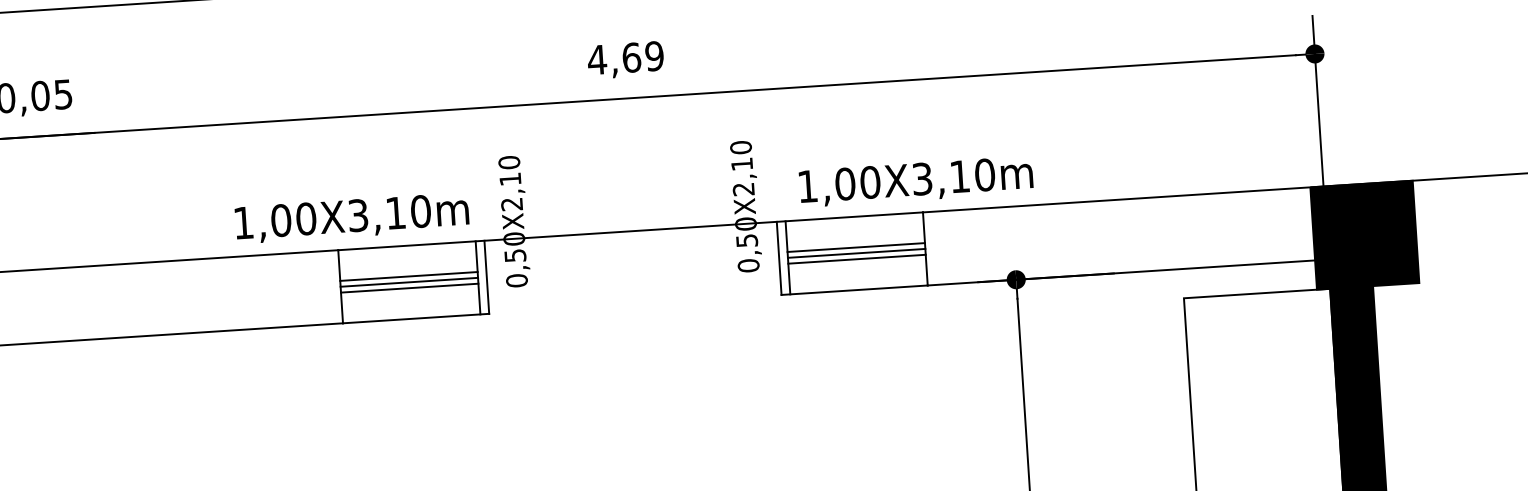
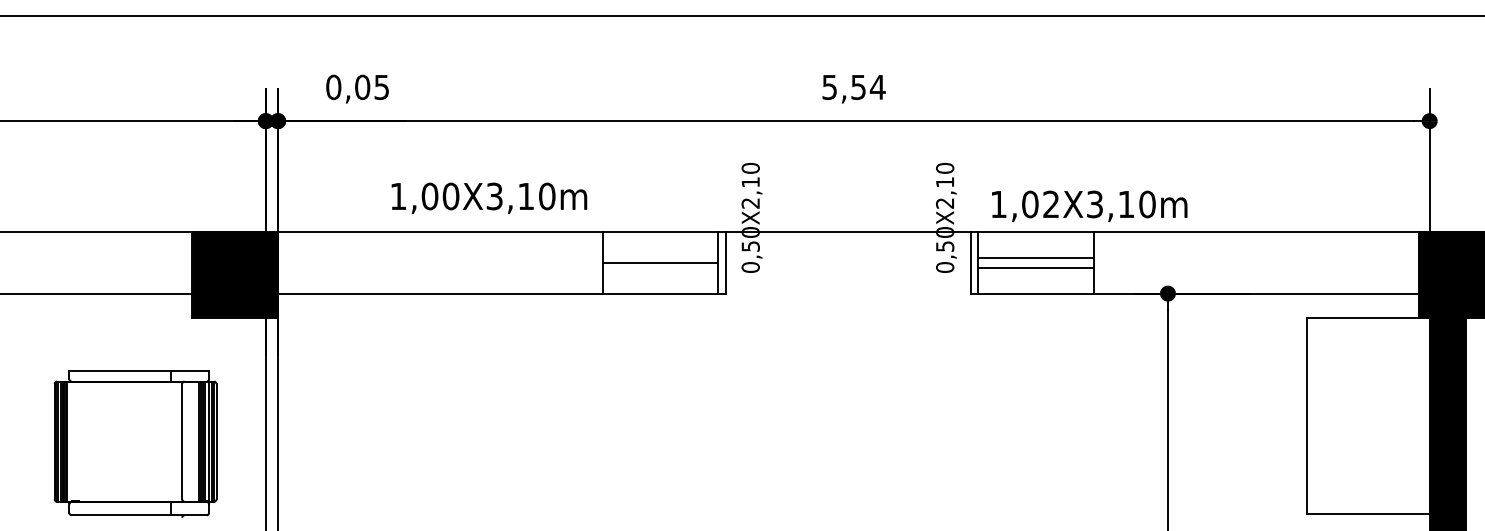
text: (625, 58) -> (853, 87), 4,69 -> 5,54
text: (870, 182) -> (1051, 204), 1,00X3,10m -> 1,02X3,10m
text: (352, 218) -> (489, 198), moved
line: (855, 252) -> (1035, 262), removed
line: (408, 276) -> (660, 258), removed
line: (409, 287) -> (660, 267), removed

